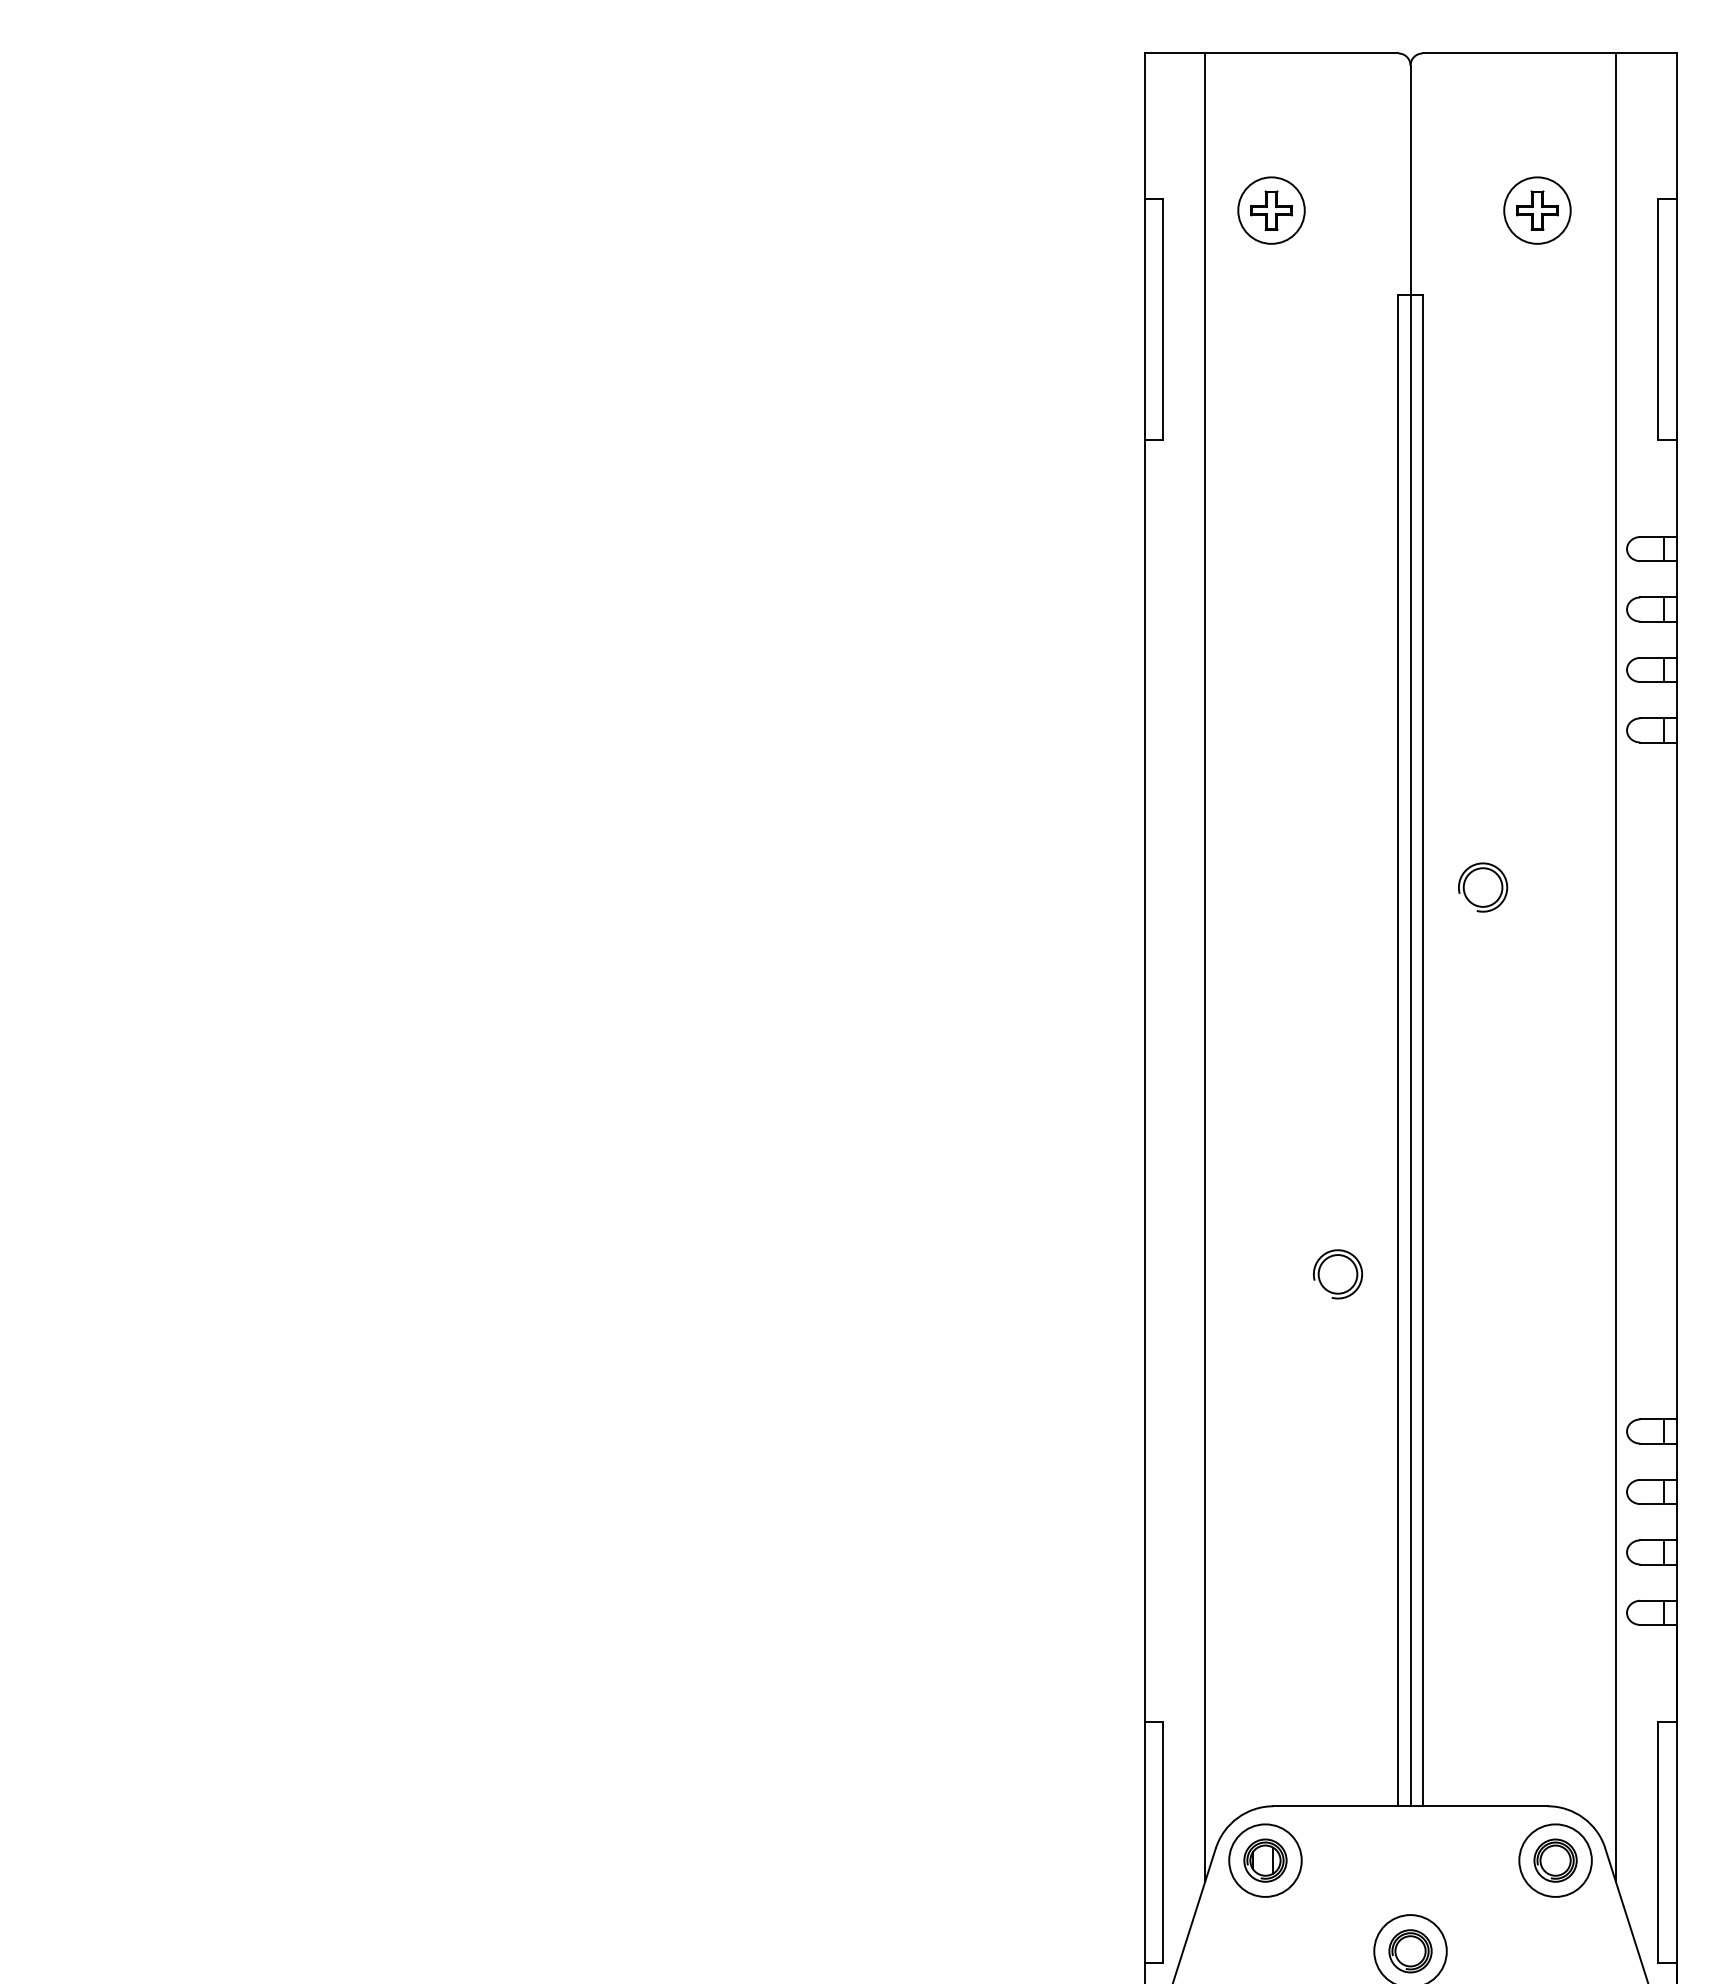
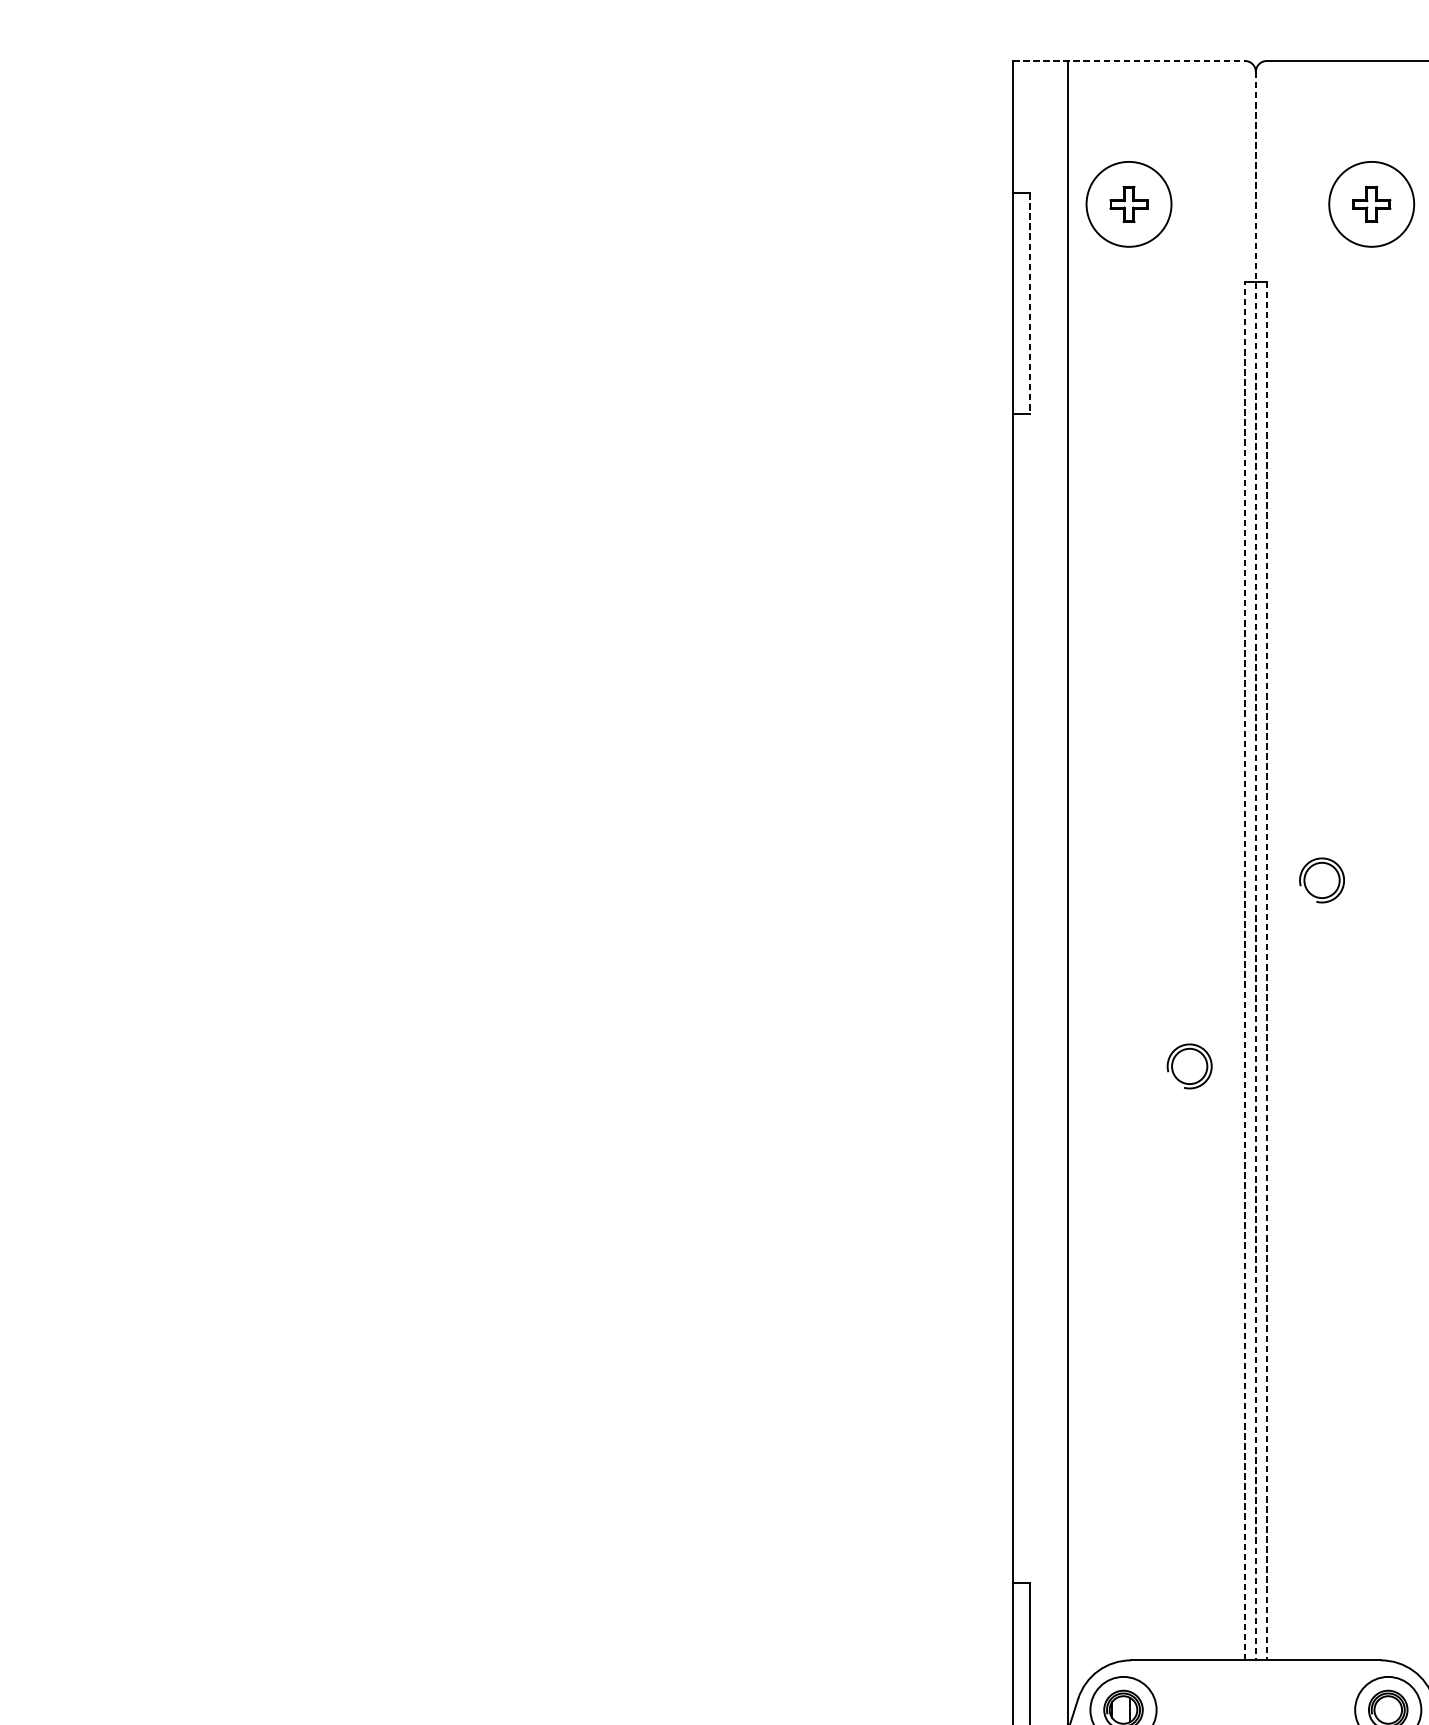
line: (1271, 53) -> (1129, 60), solid -> dashed
circle: (1271, 210) -> (1129, 204), size x1.4
circle: (1537, 210) -> (1371, 204), size x1.4
line: (1162, 319) -> (1029, 303), solid -> dashed
part: (1483, 887) -> (1322, 880), moved
line: (1410, 936) -> (1255, 866), solid -> dashed
line: (1398, 1050) -> (1244, 970), solid -> dashed
line: (1422, 1050) -> (1266, 970), solid -> dashed
part: (1338, 1274) -> (1190, 1066), moved

